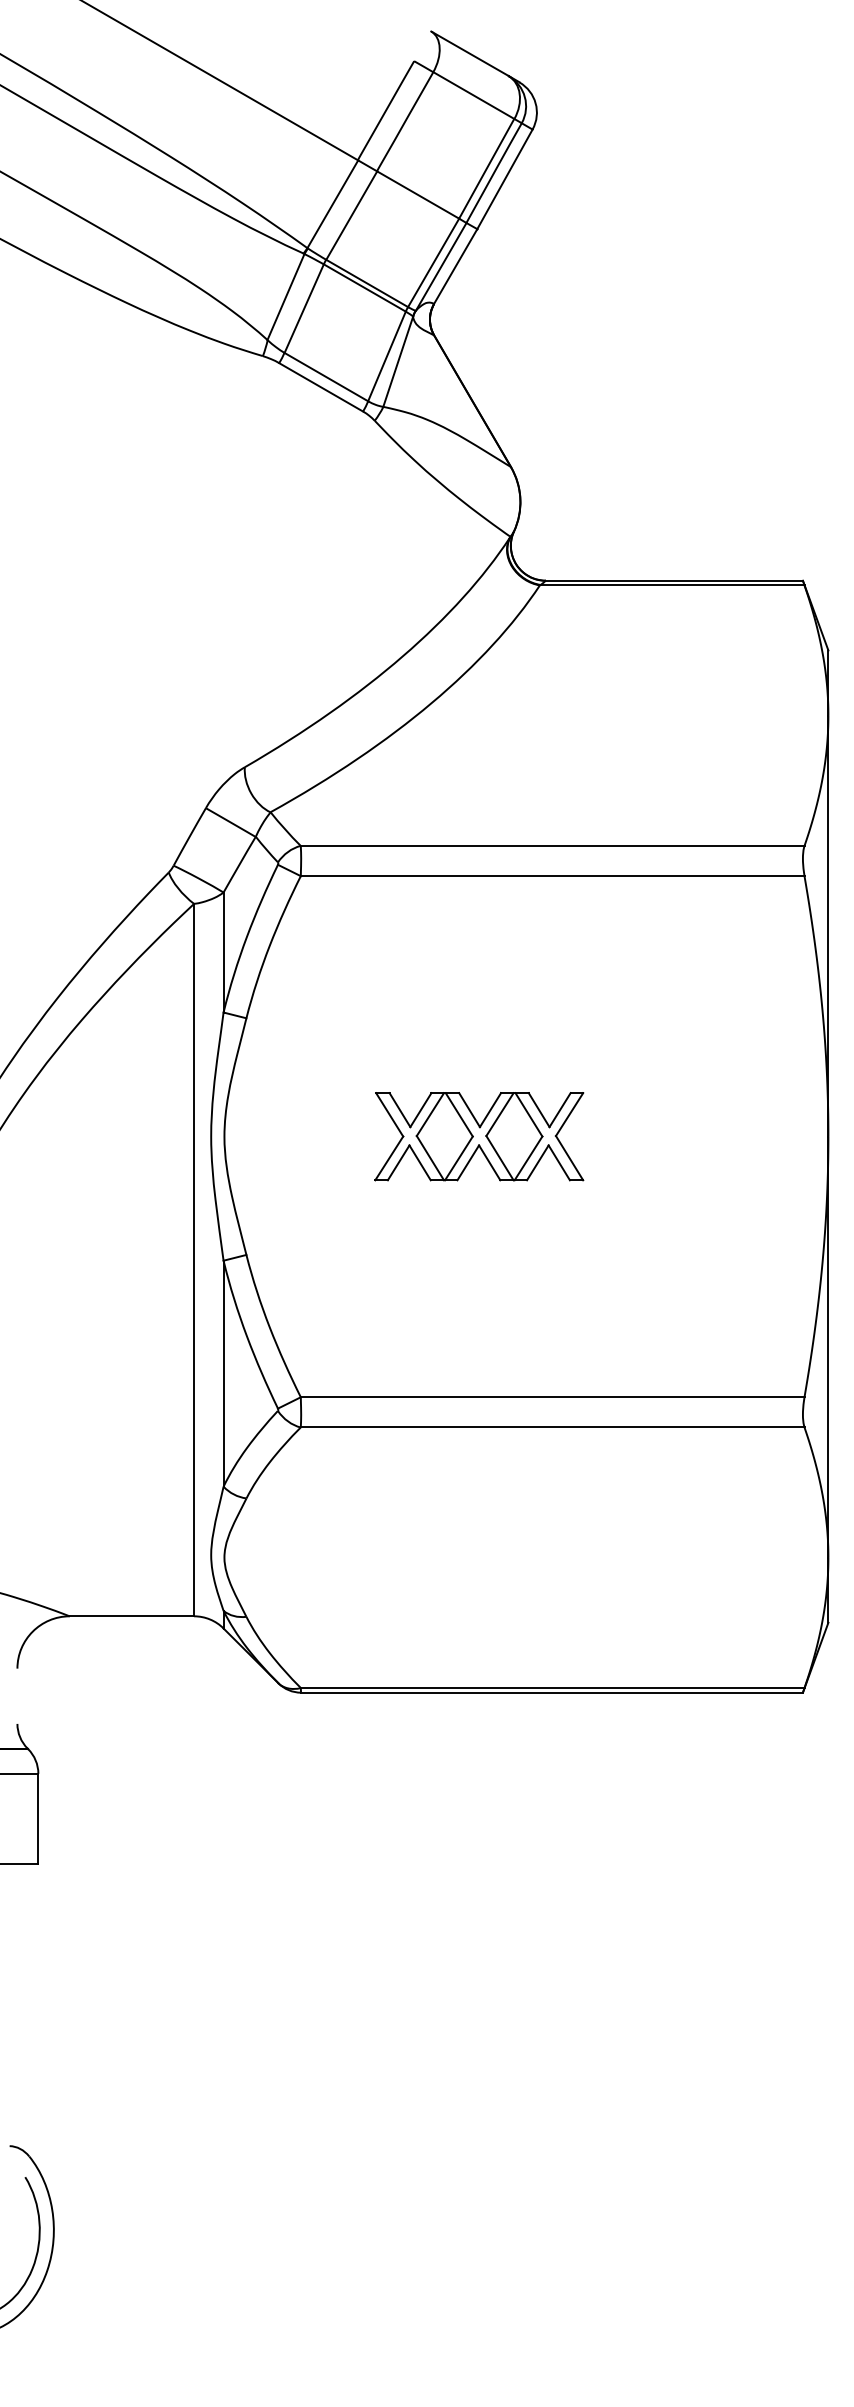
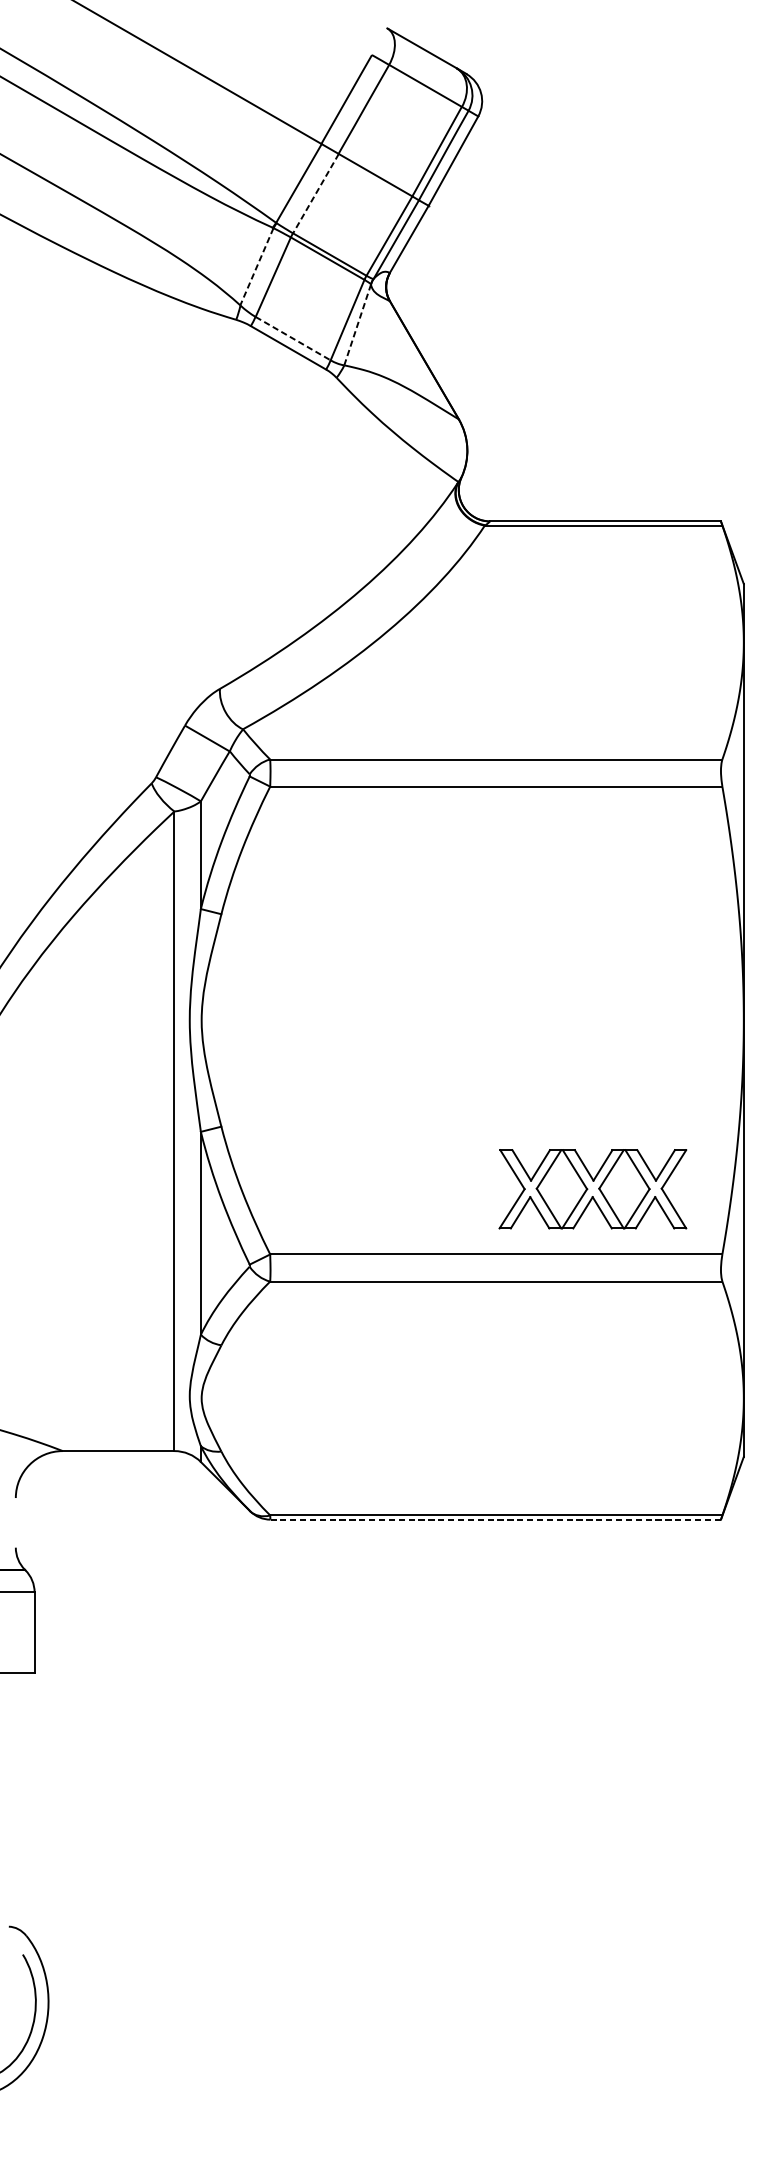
line: (351, 216) -> (315, 194), solid -> dashed
line: (286, 297) -> (257, 267), solid -> dashed
line: (398, 362) -> (357, 325), solid -> dashed
line: (326, 377) -> (293, 338), solid -> dashed
part: (479, 1136) -> (593, 1189), moved
line: (552, 1692) -> (496, 1519), solid -> dashed

